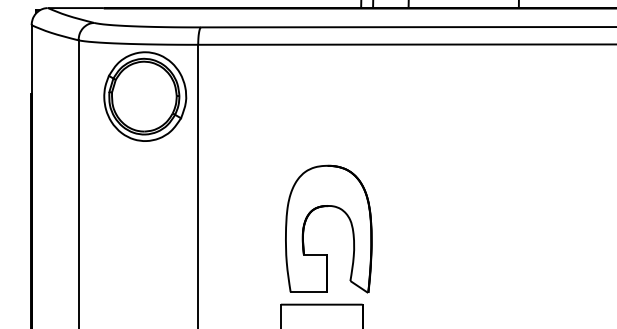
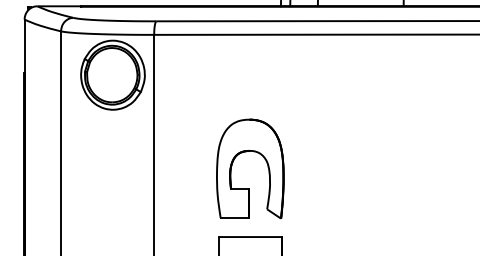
part: (327, 207) -> (249, 152), moved

